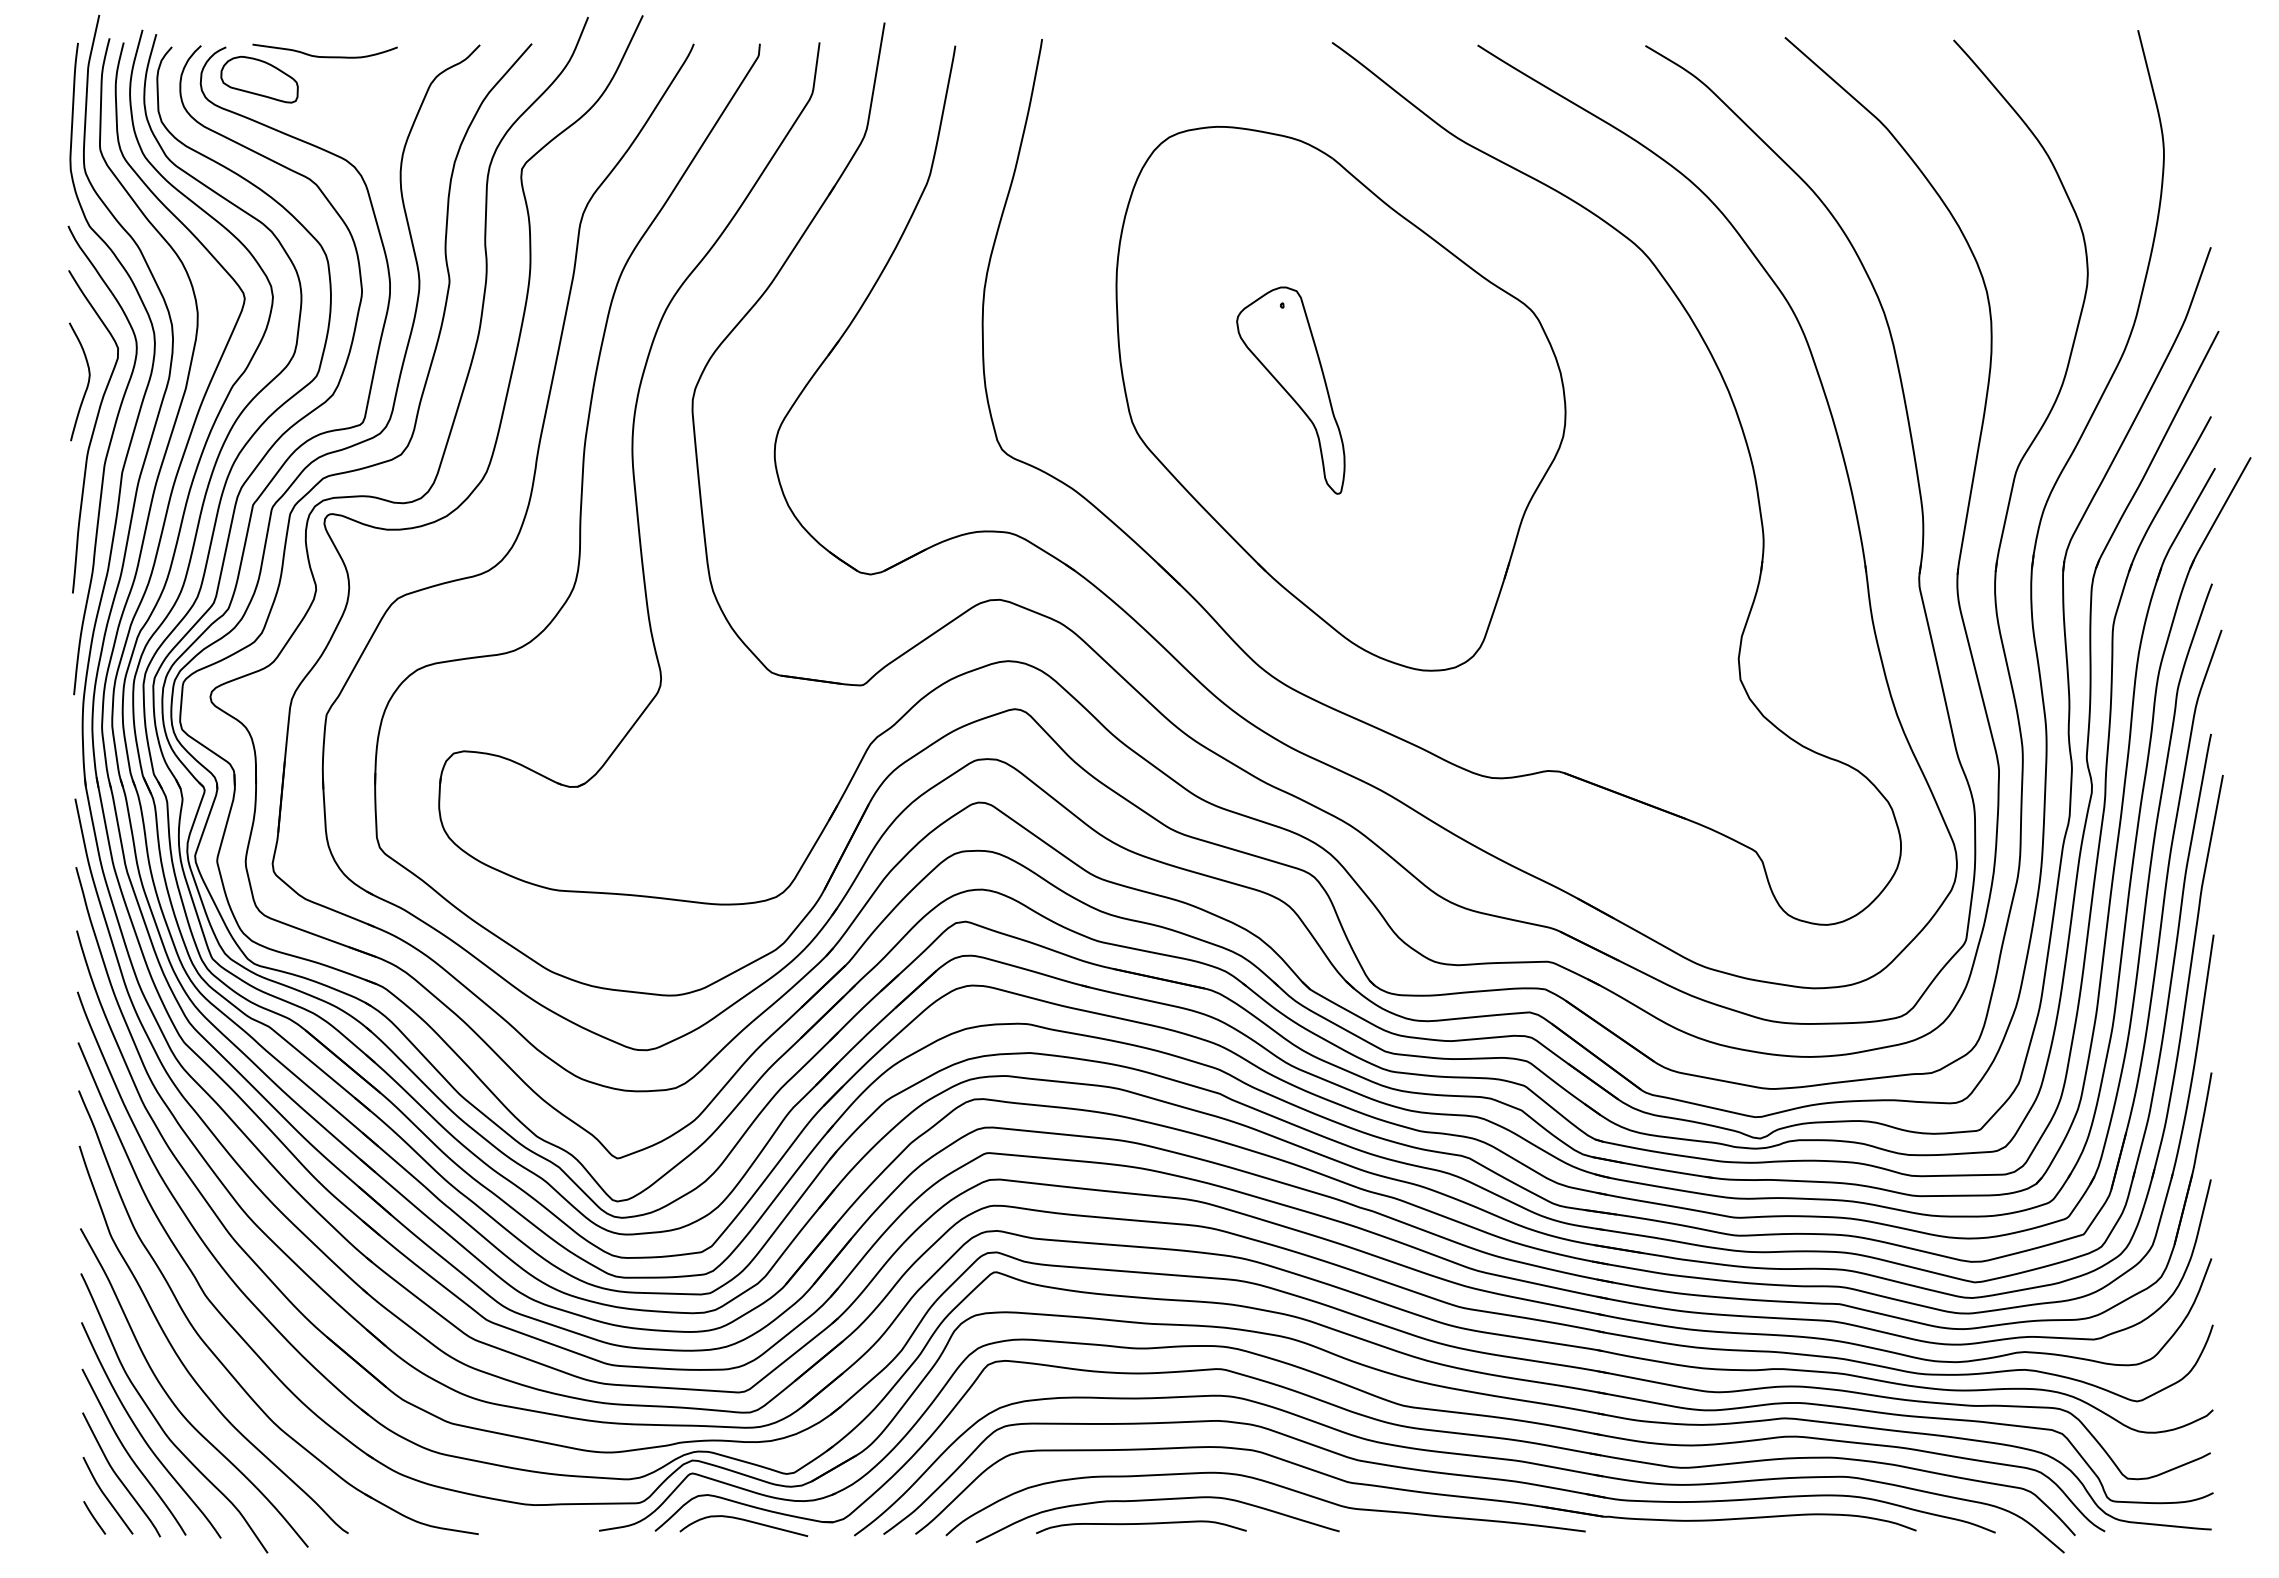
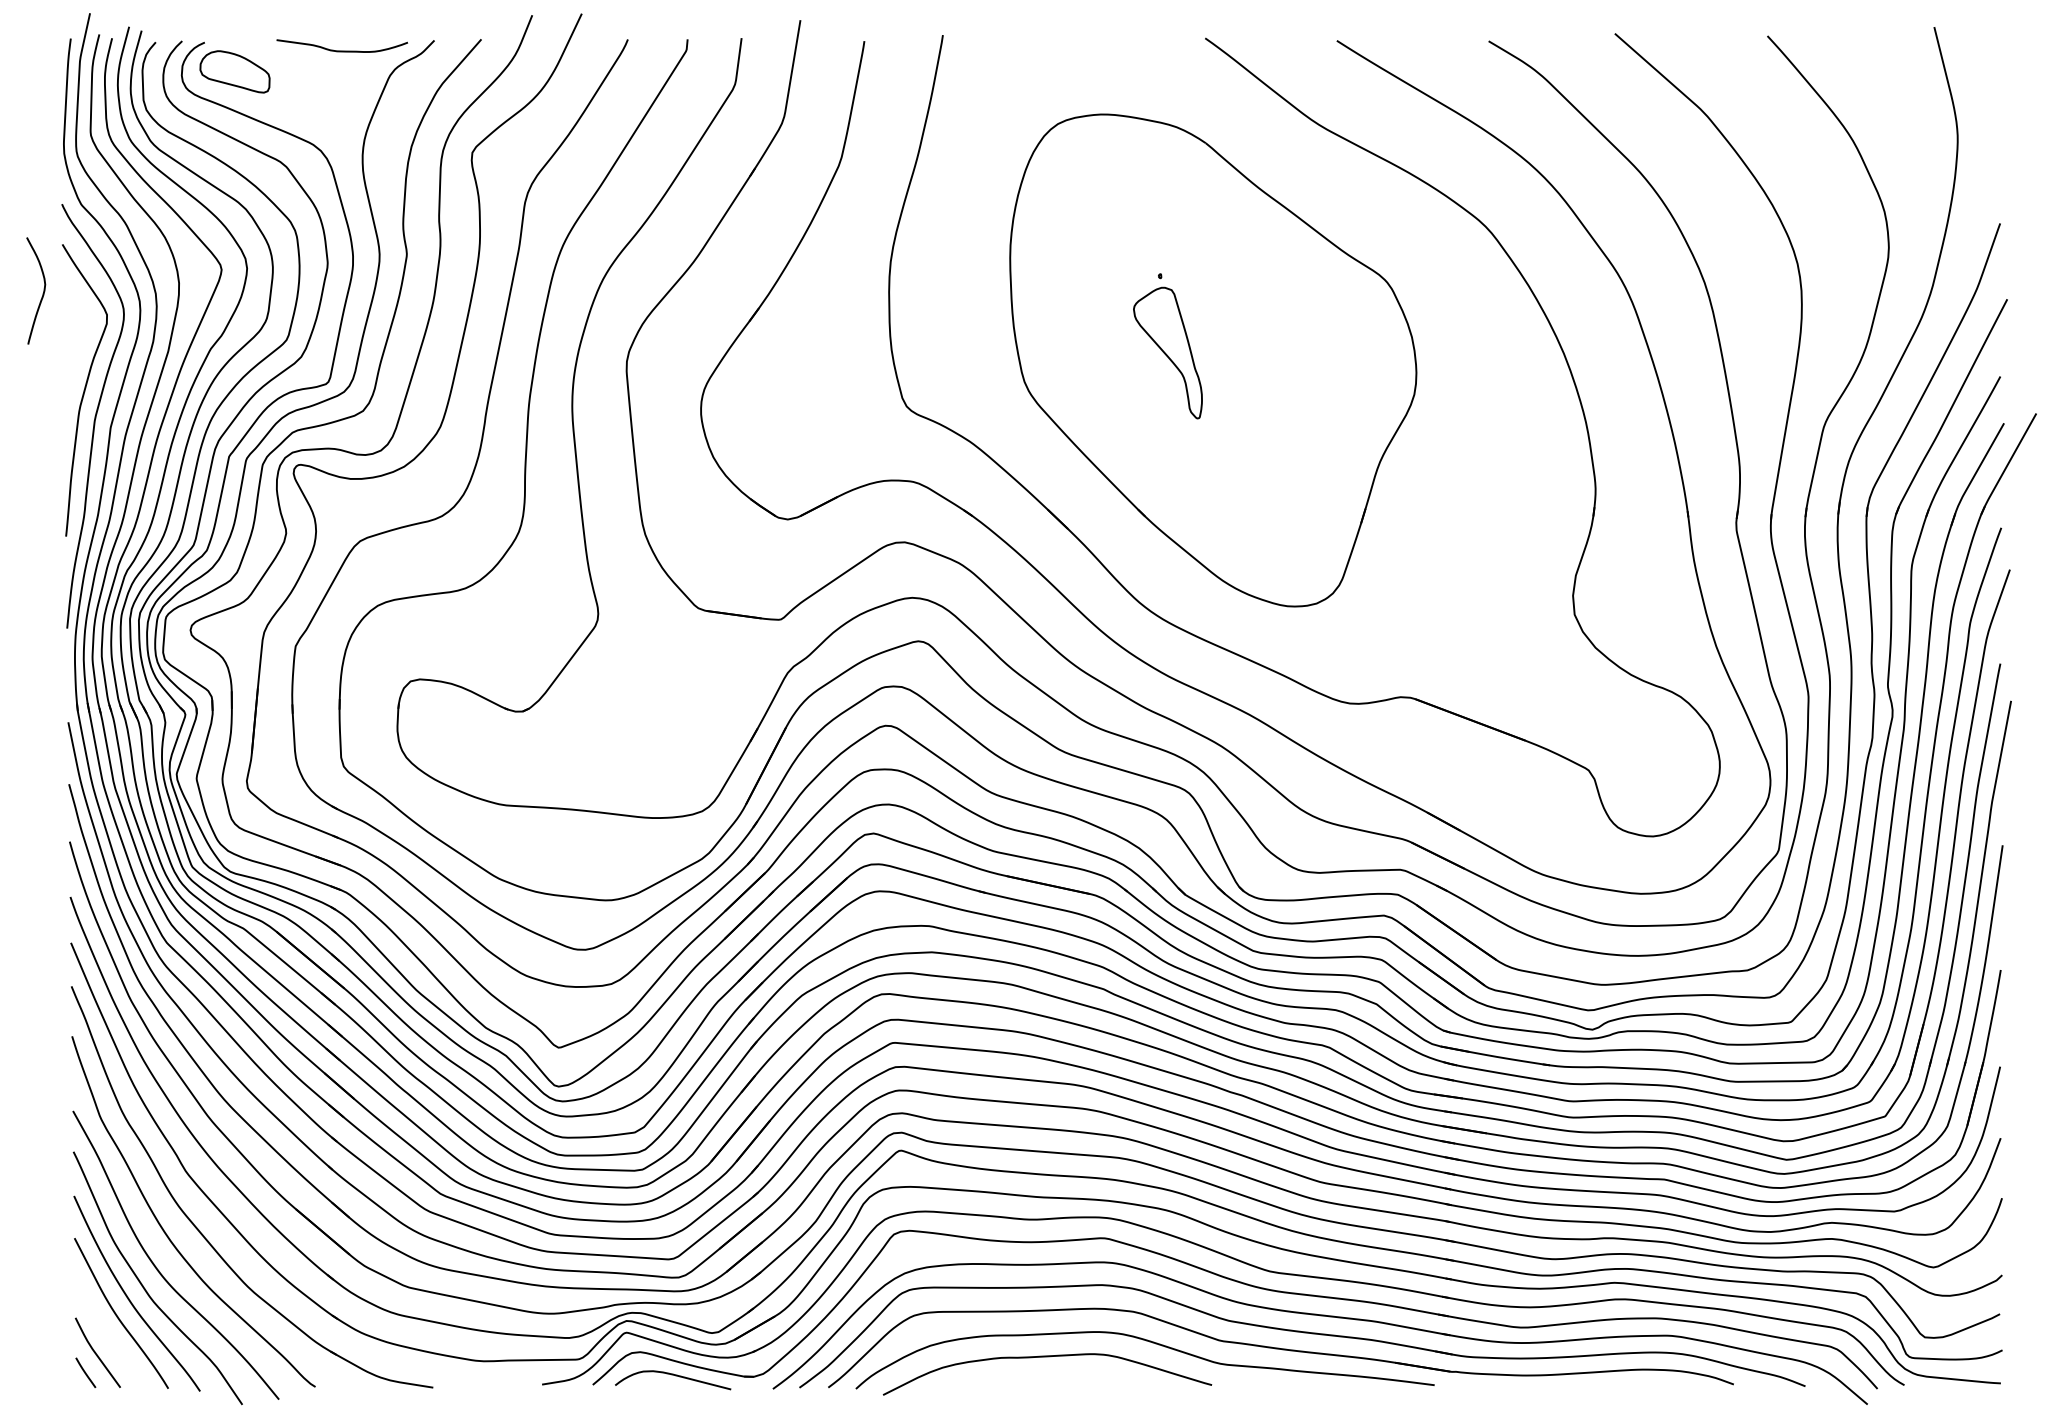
curve: (324, 56) -> (341, 50), moved
part: (87, 382) -> (43, 291), moved
part: (1290, 390) -> (1167, 353), size x0.7
curve: (118, 1476) -> (107, 1335), removed
curve: (1141, 1524) -> (1032, 1378), removed

